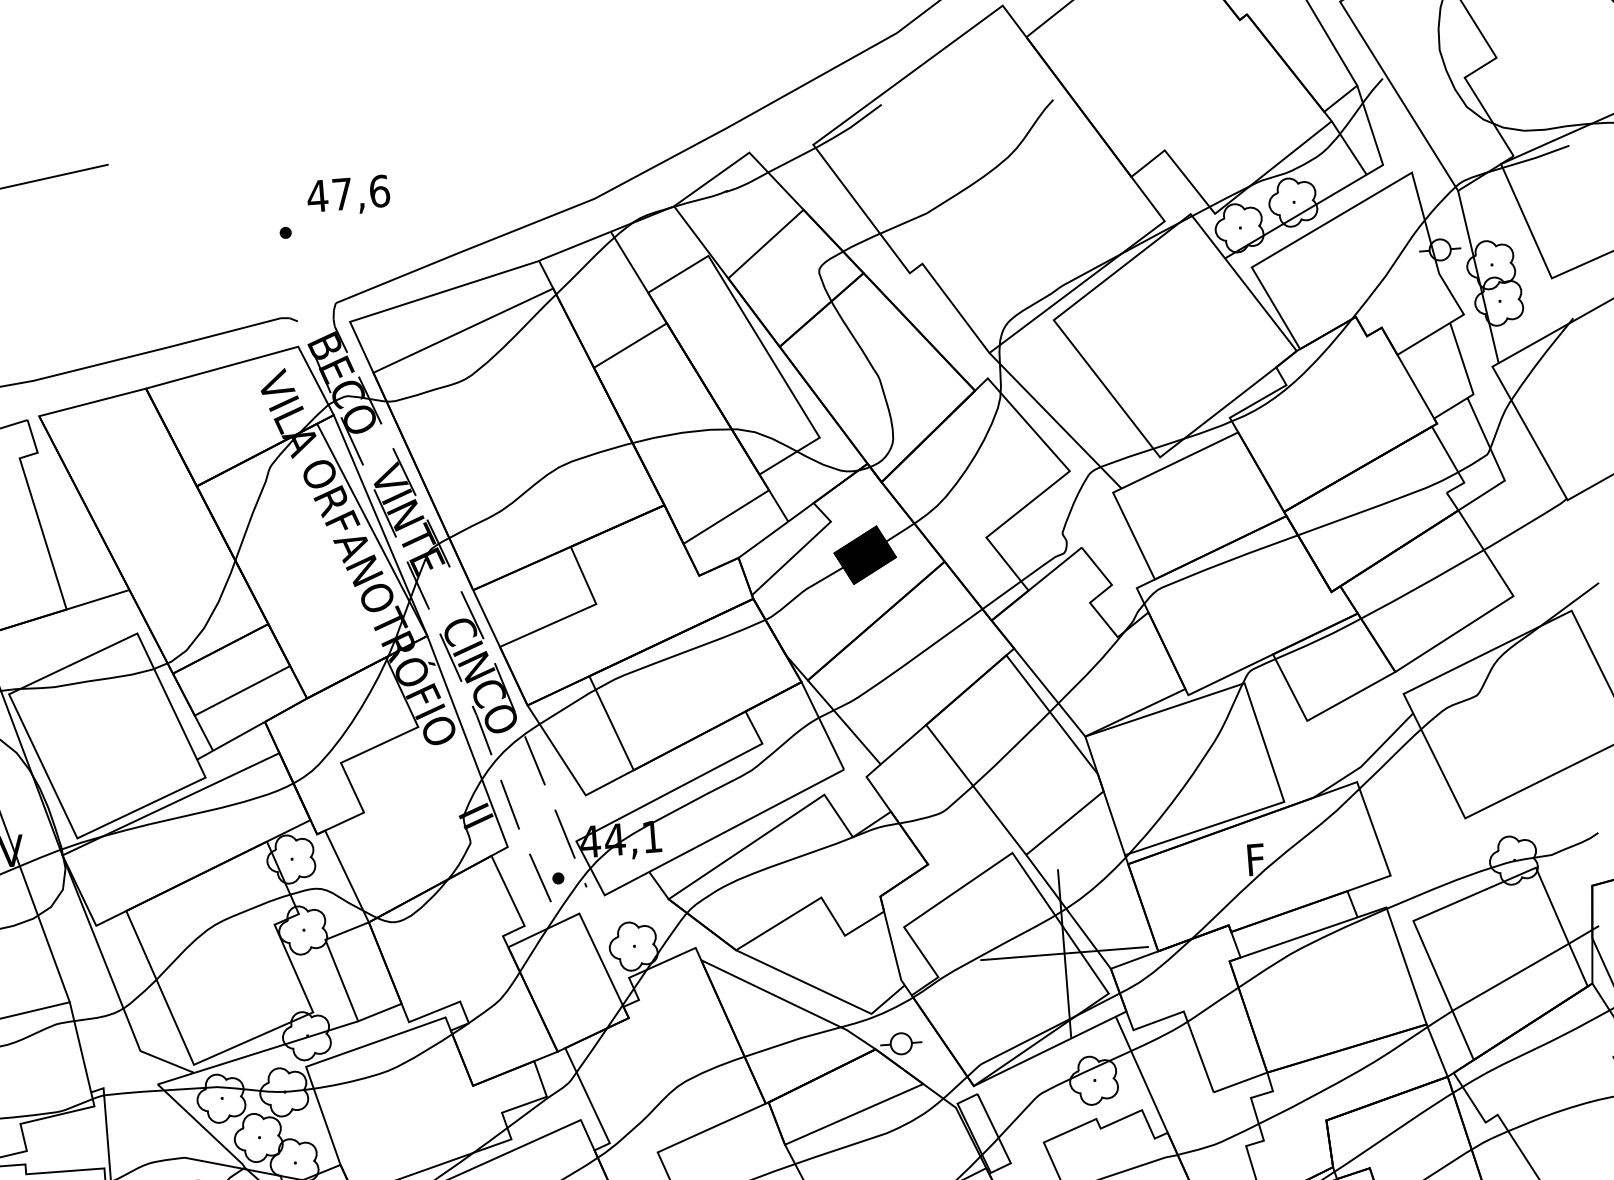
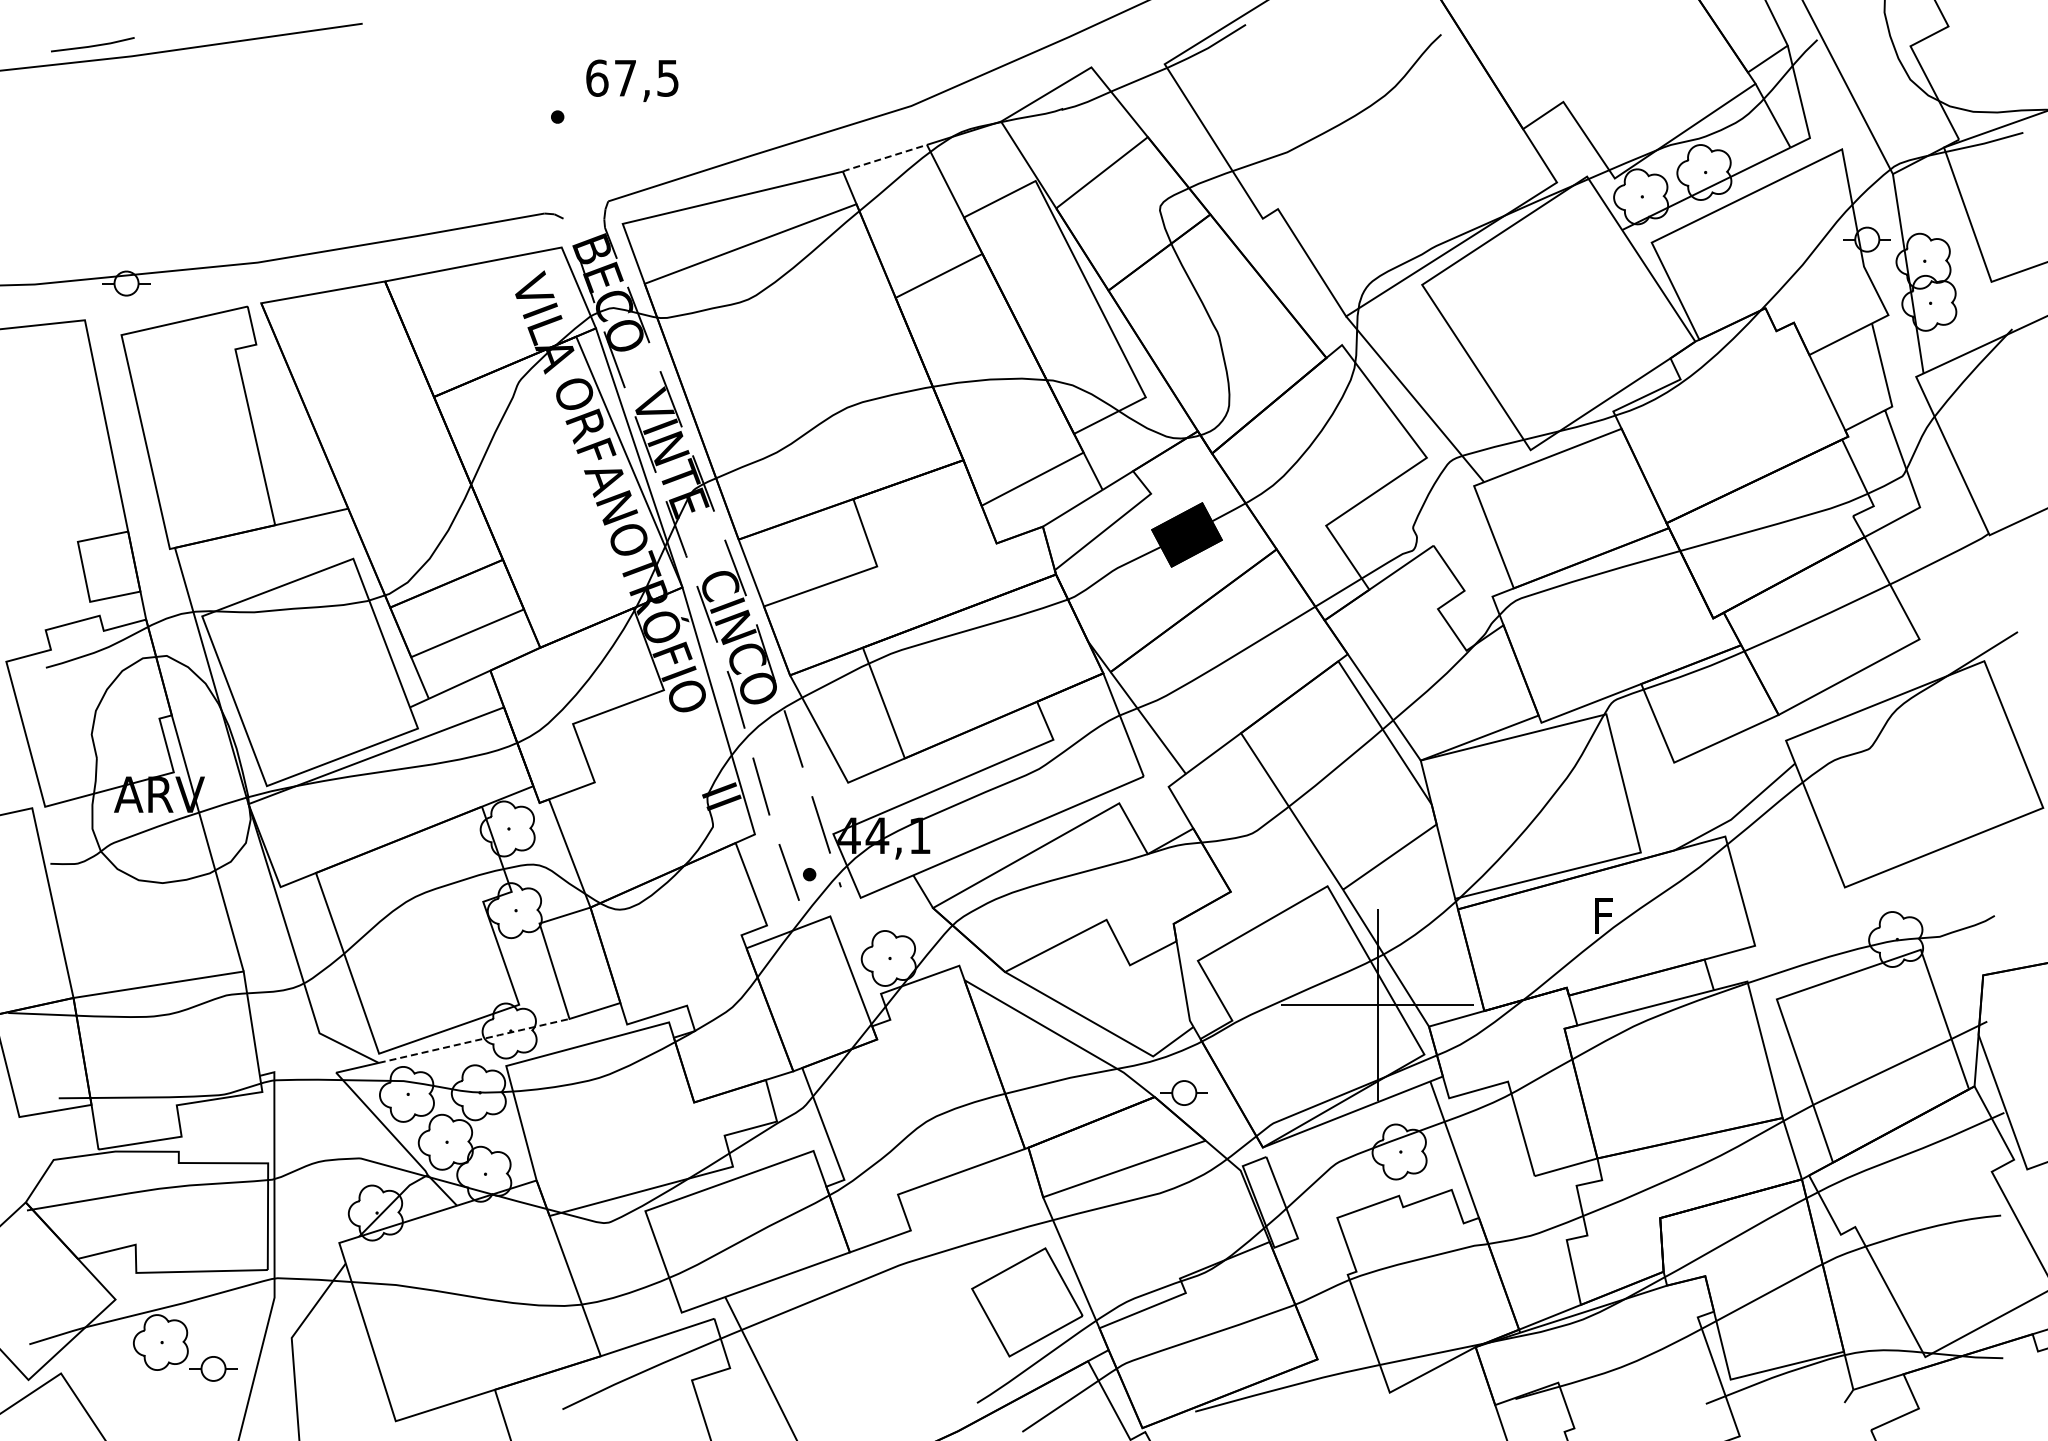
text: (348, 193) -> (632, 77), 47,6 -> 67,5
line: (574, 246) -> (884, 158), solid -> dashed
line: (276, 1046) -> (474, 1040), solid -> dashed

